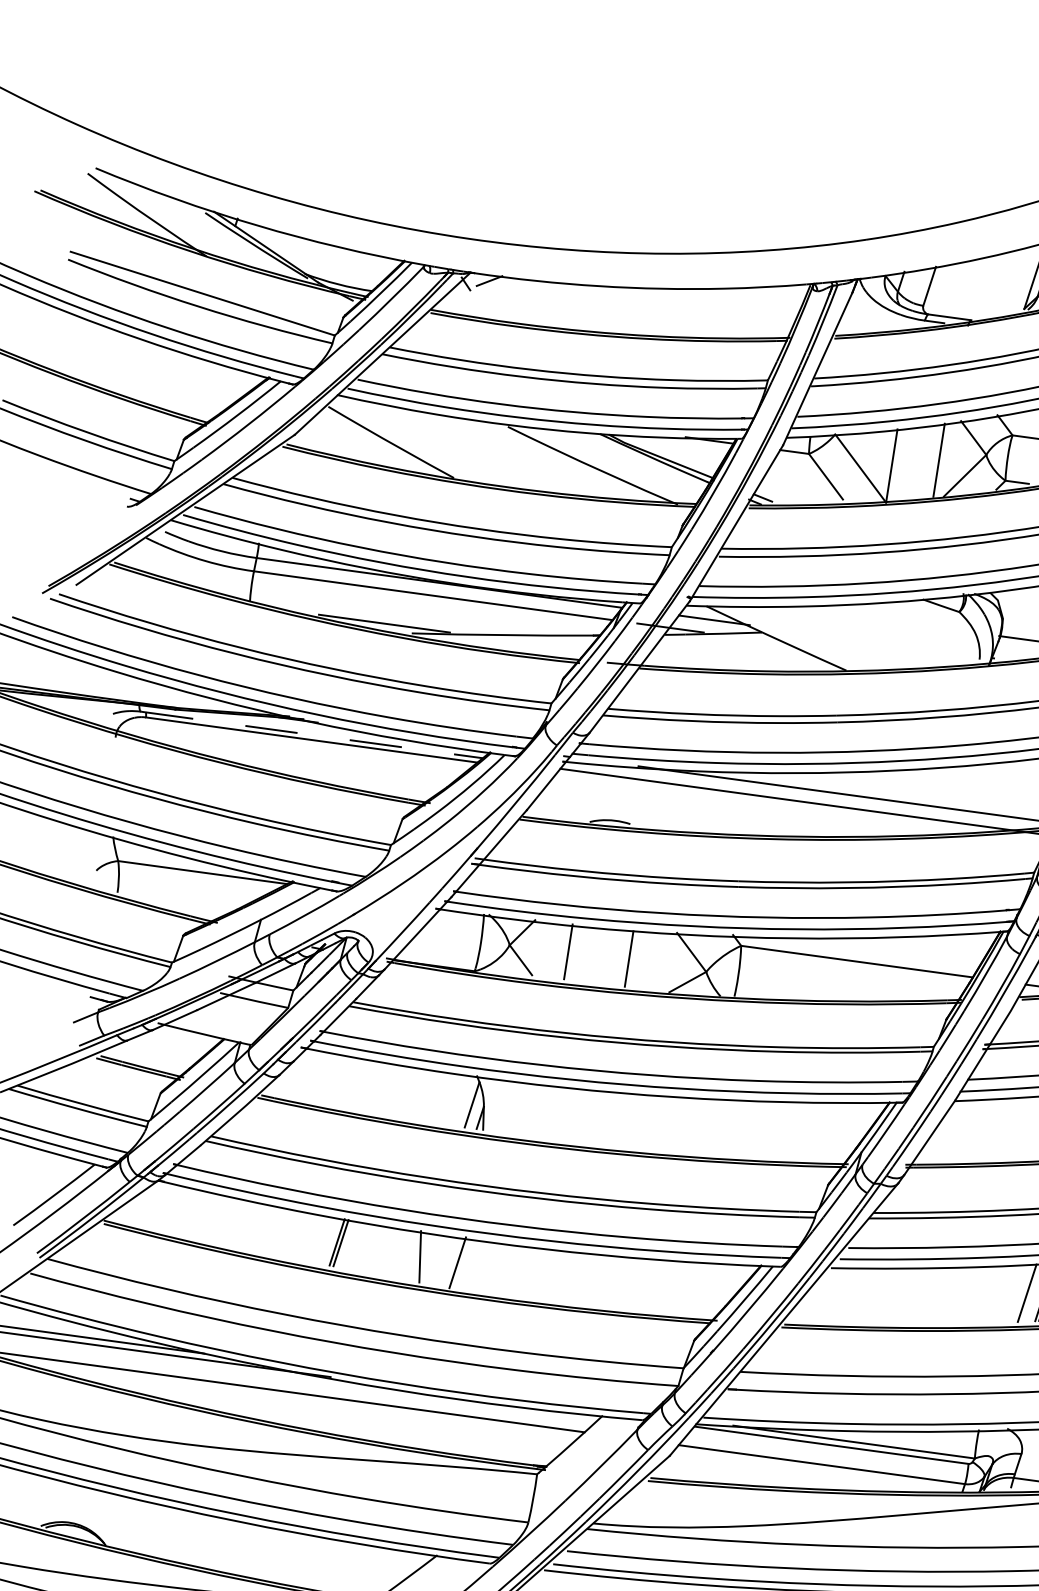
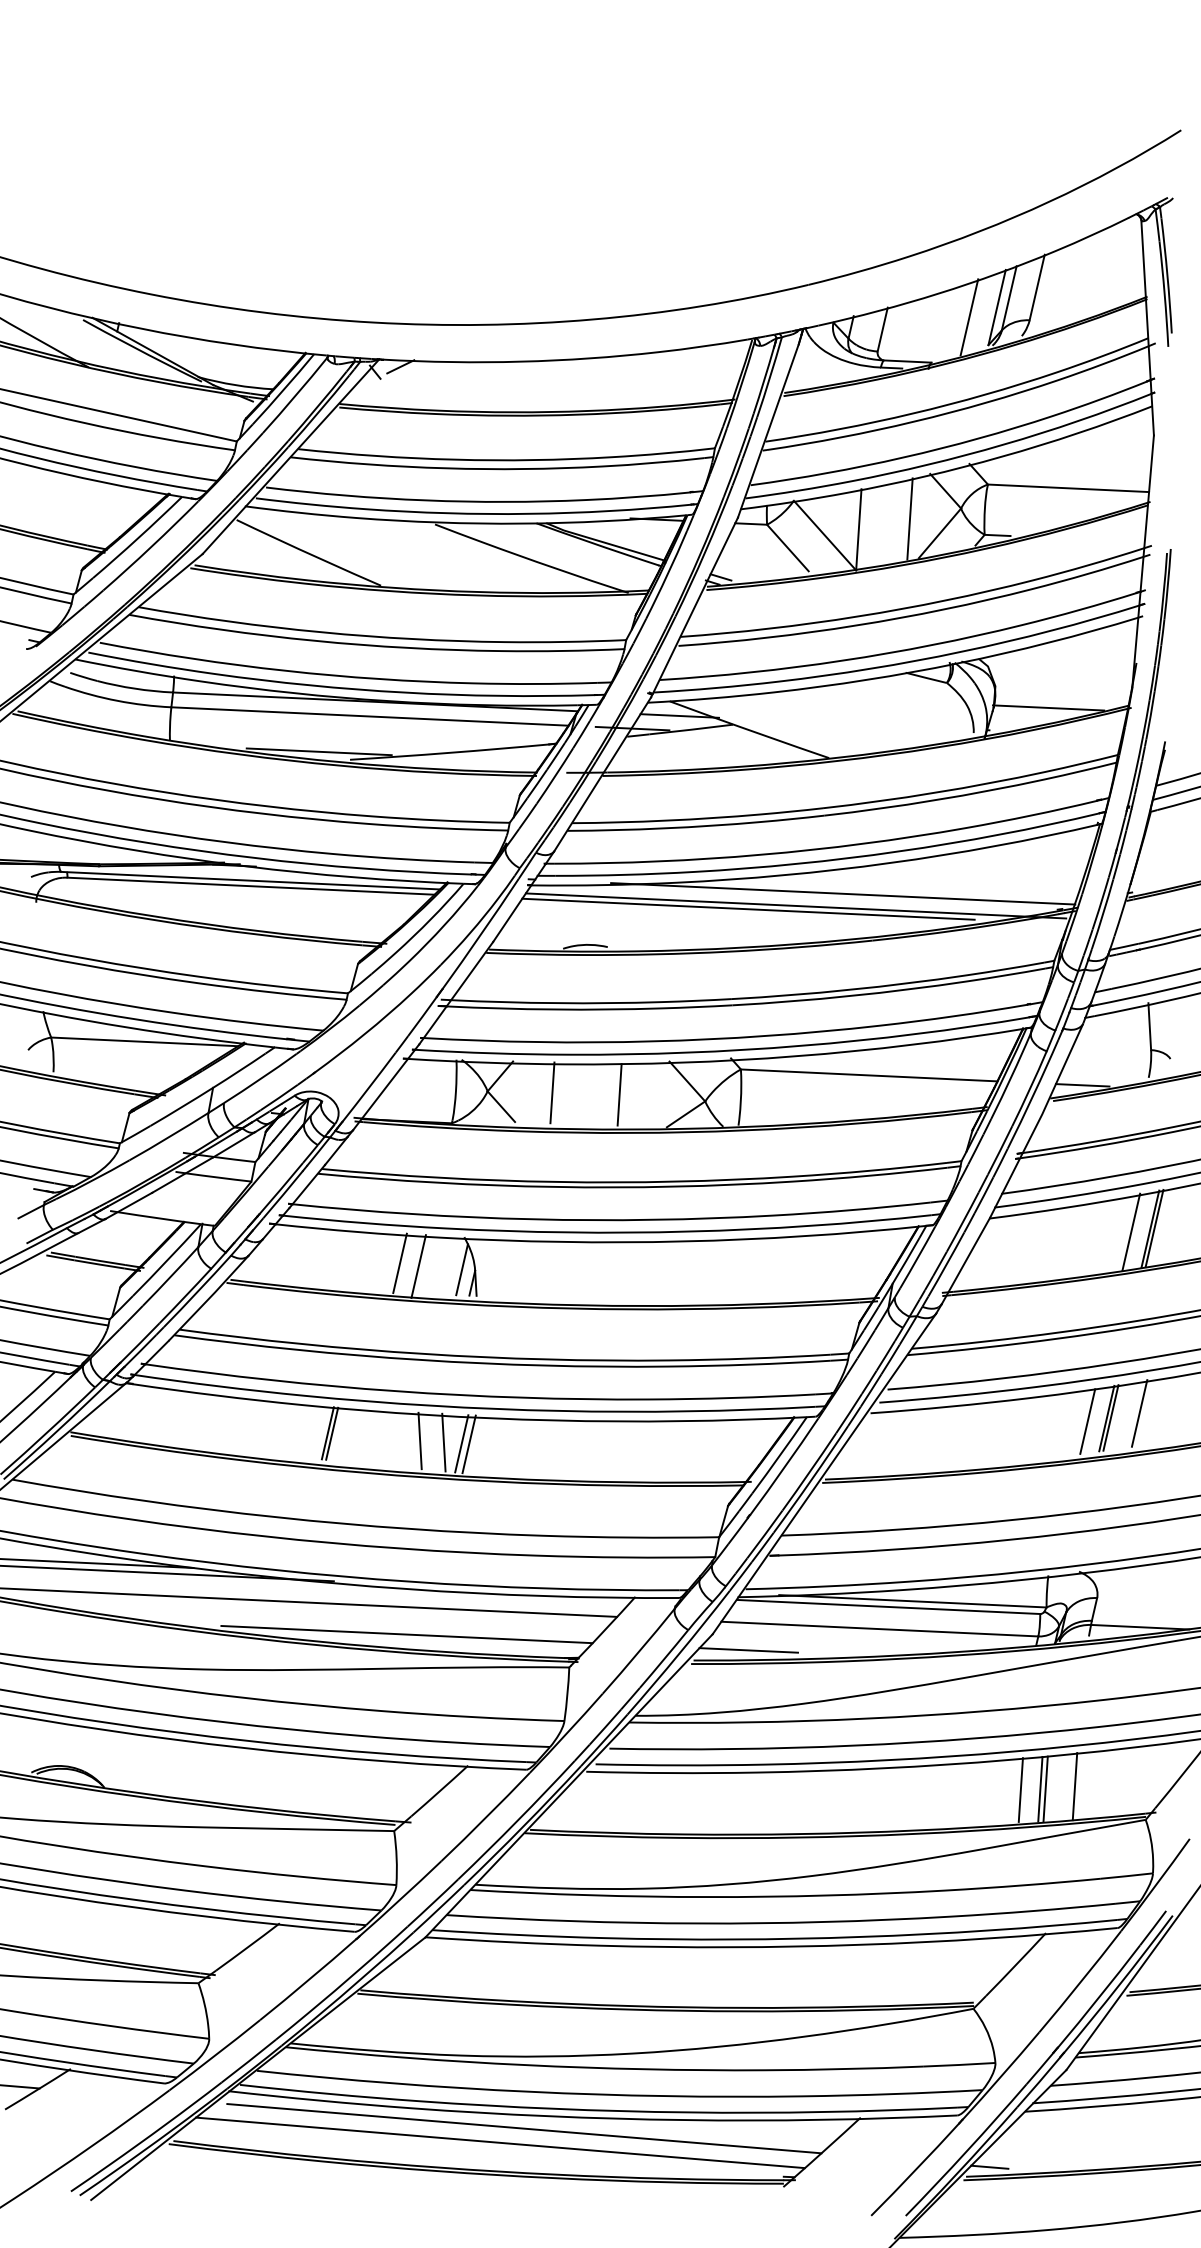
line: (1009, 282) -> (969, 317), added
line: (312, 734) -> (251, 880), dashed -> solid
line: (761, 800) -> (748, 908), added
line: (415, 1094) -> (399, 1263), added
line: (432, 1098) -> (418, 1266), added
line: (441, 1260) -> (443, 1442), added
line: (463, 1263) -> (468, 1444), added
line: (392, 1431) -> (406, 1634), added
line: (701, 1473) -> (748, 1650), added

